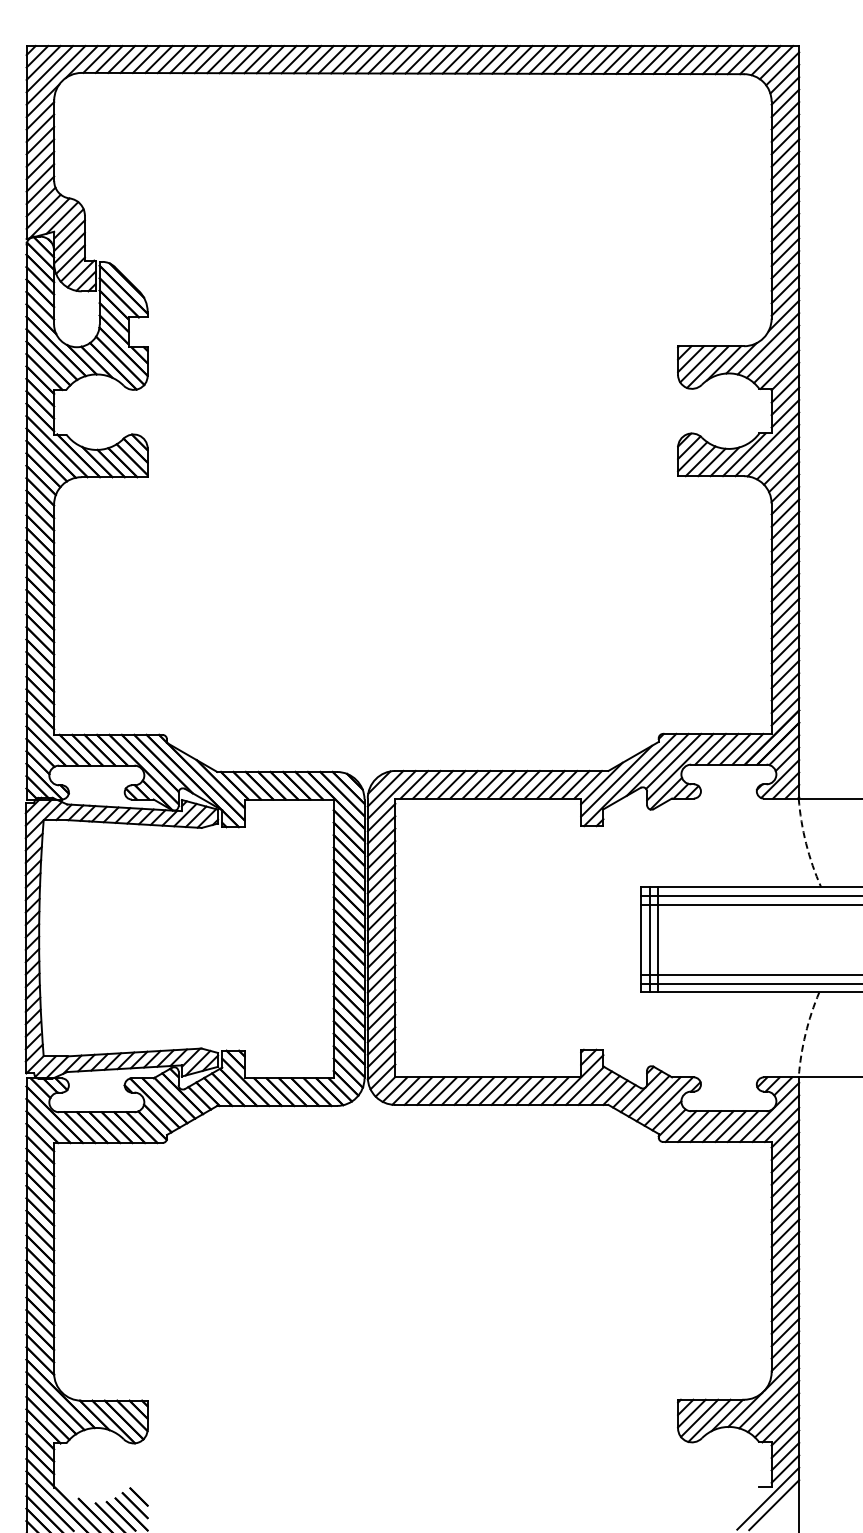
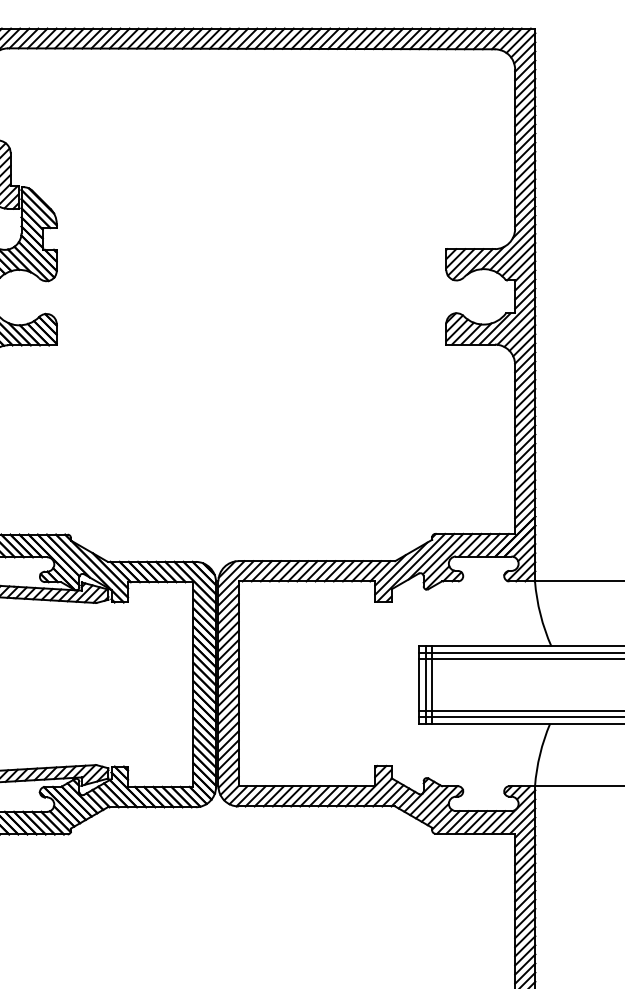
arc: (806, 843) -> (540, 614), dashed -> solid
arc: (805, 1034) -> (540, 754), dashed -> solid

